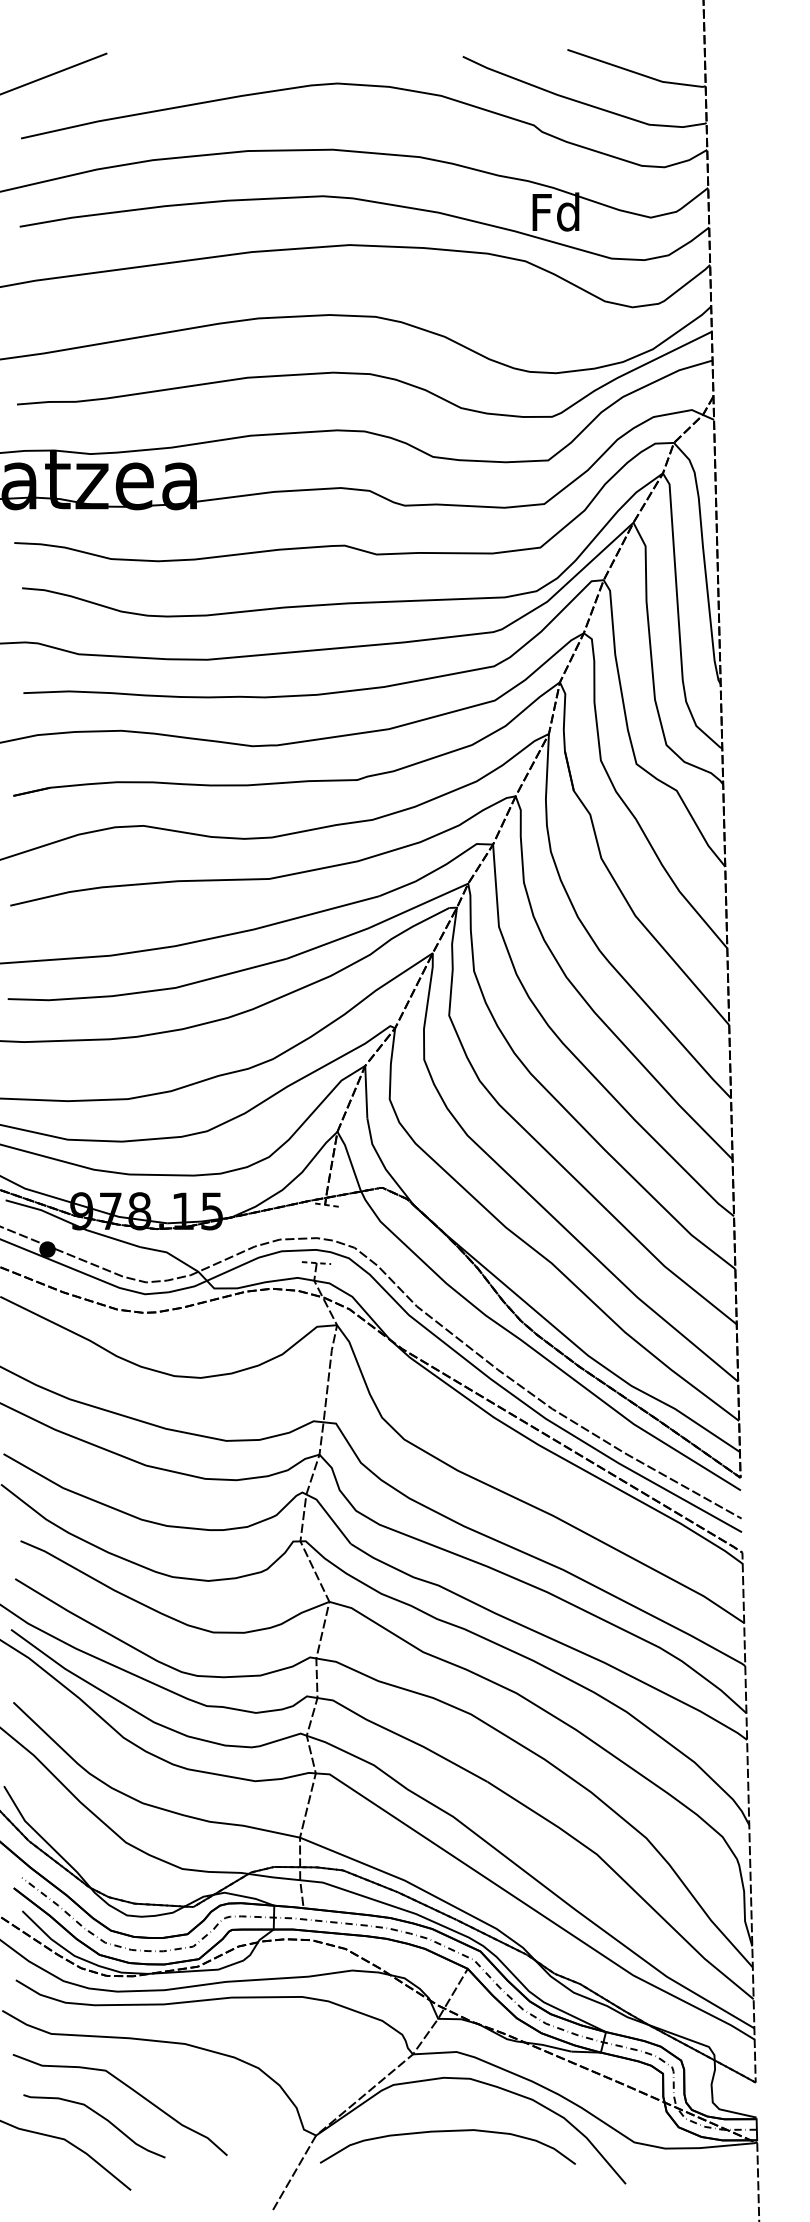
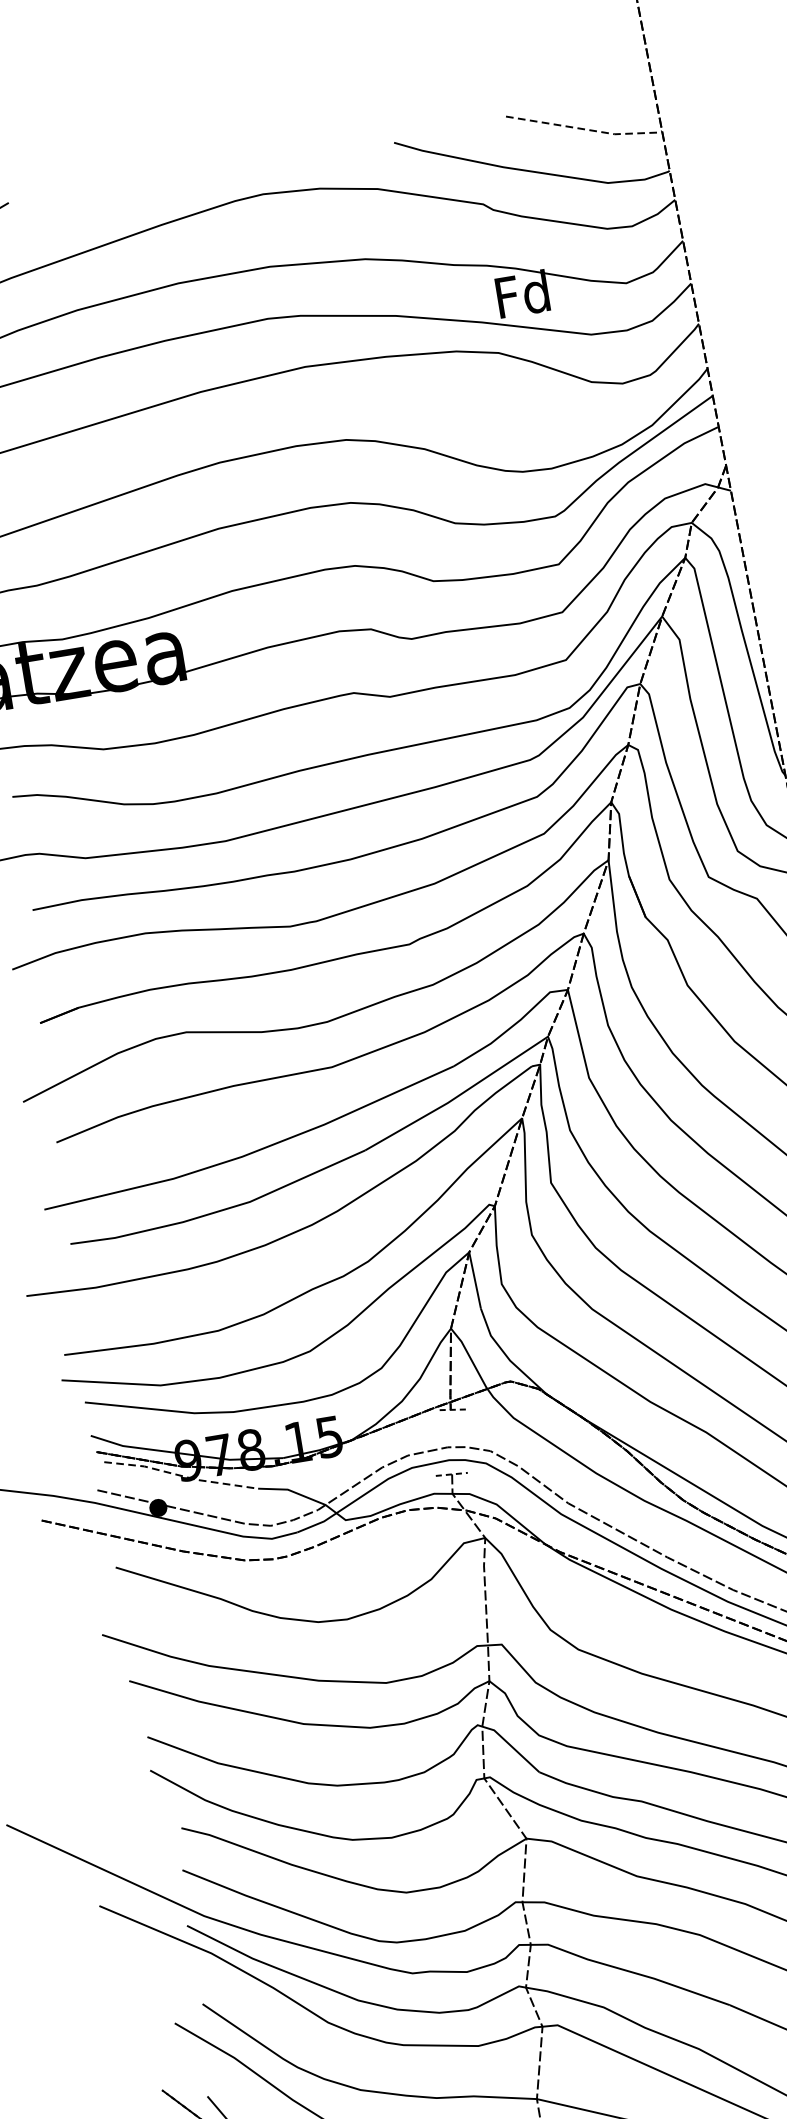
line: (637, 73) -> (586, 129), solid -> dashed
line: (72, 1224) -> (180, 1476), solid -> dashed

